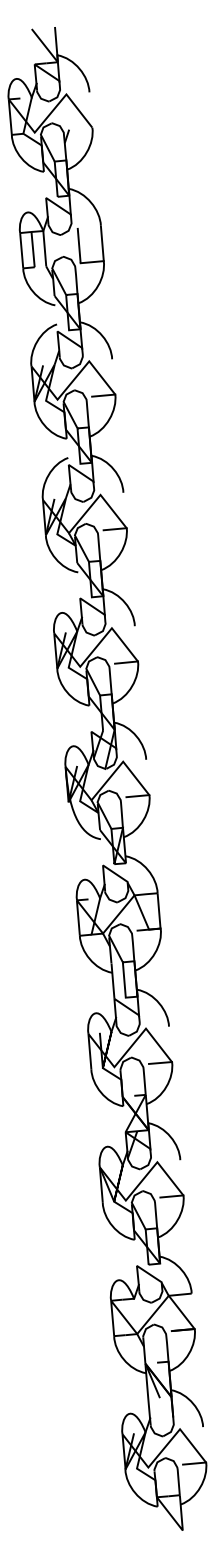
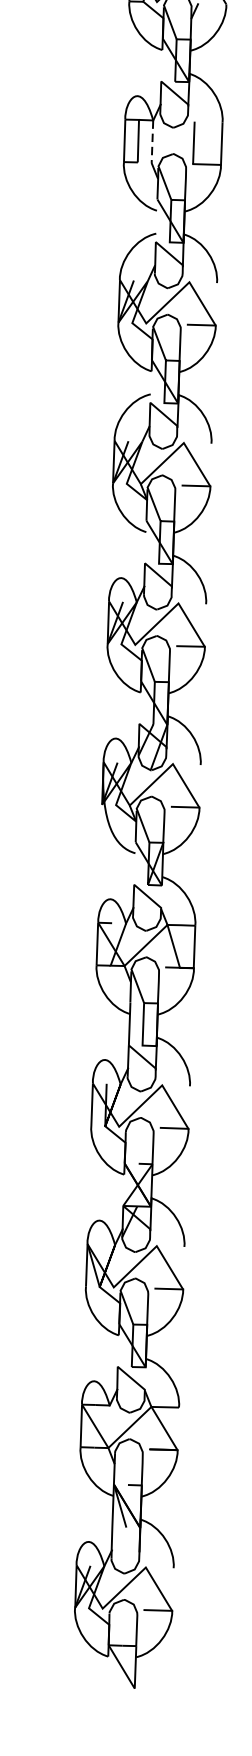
line: (44, 248) -> (152, 141), solid -> dashed

